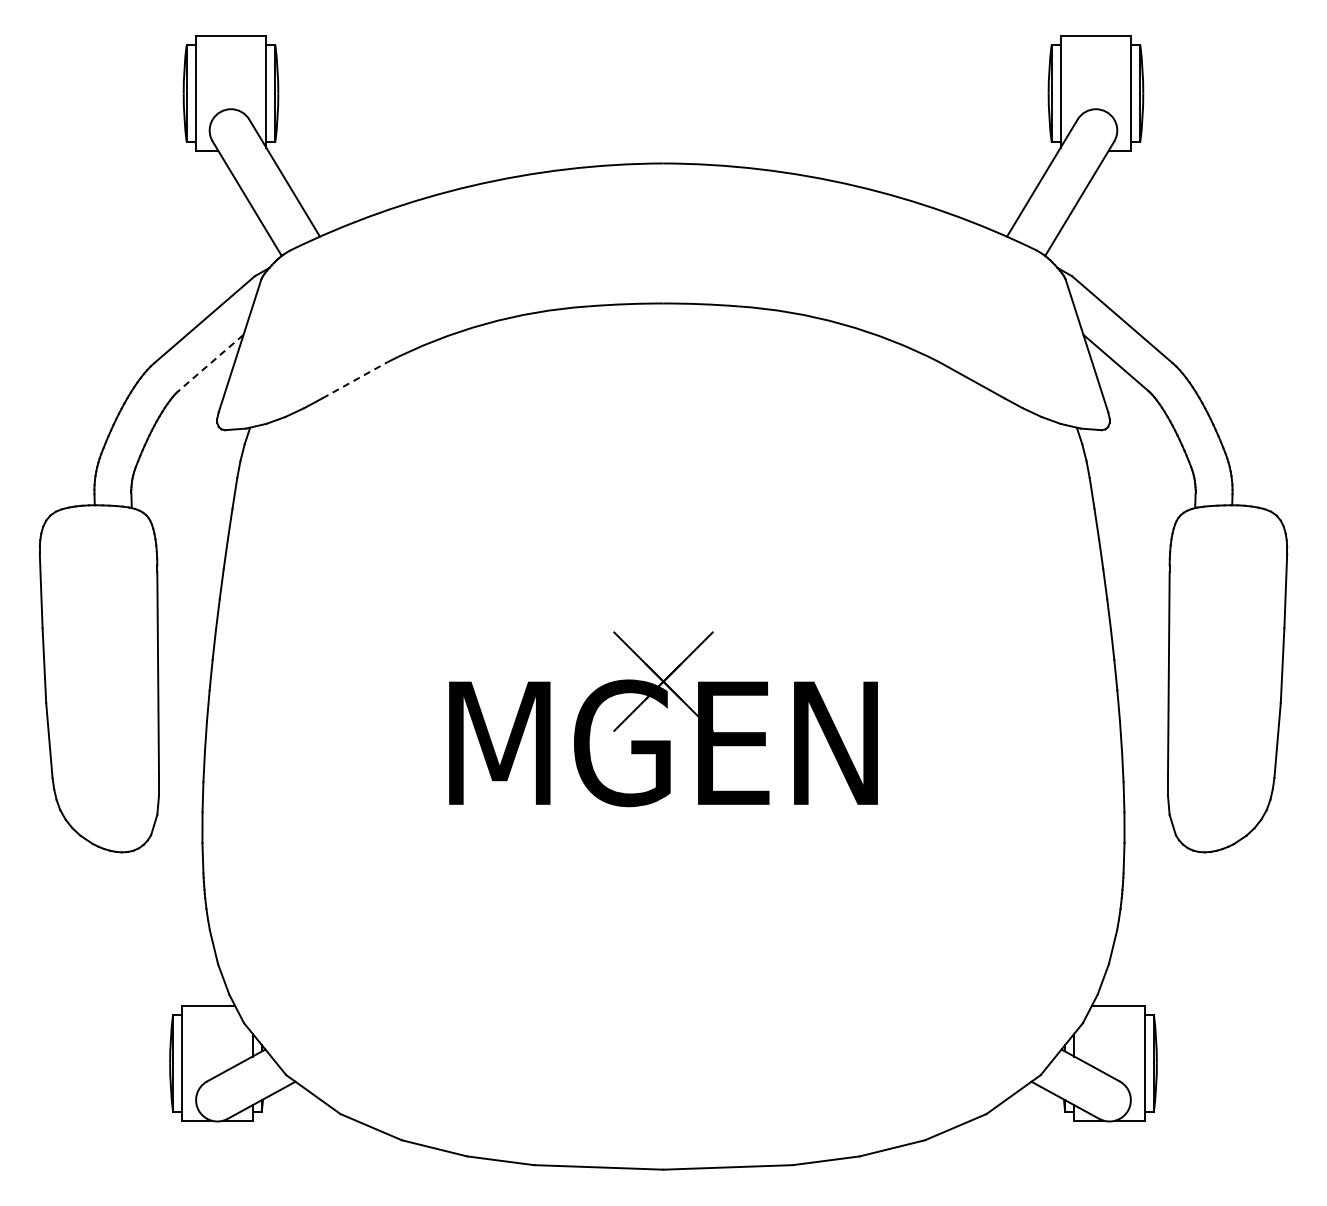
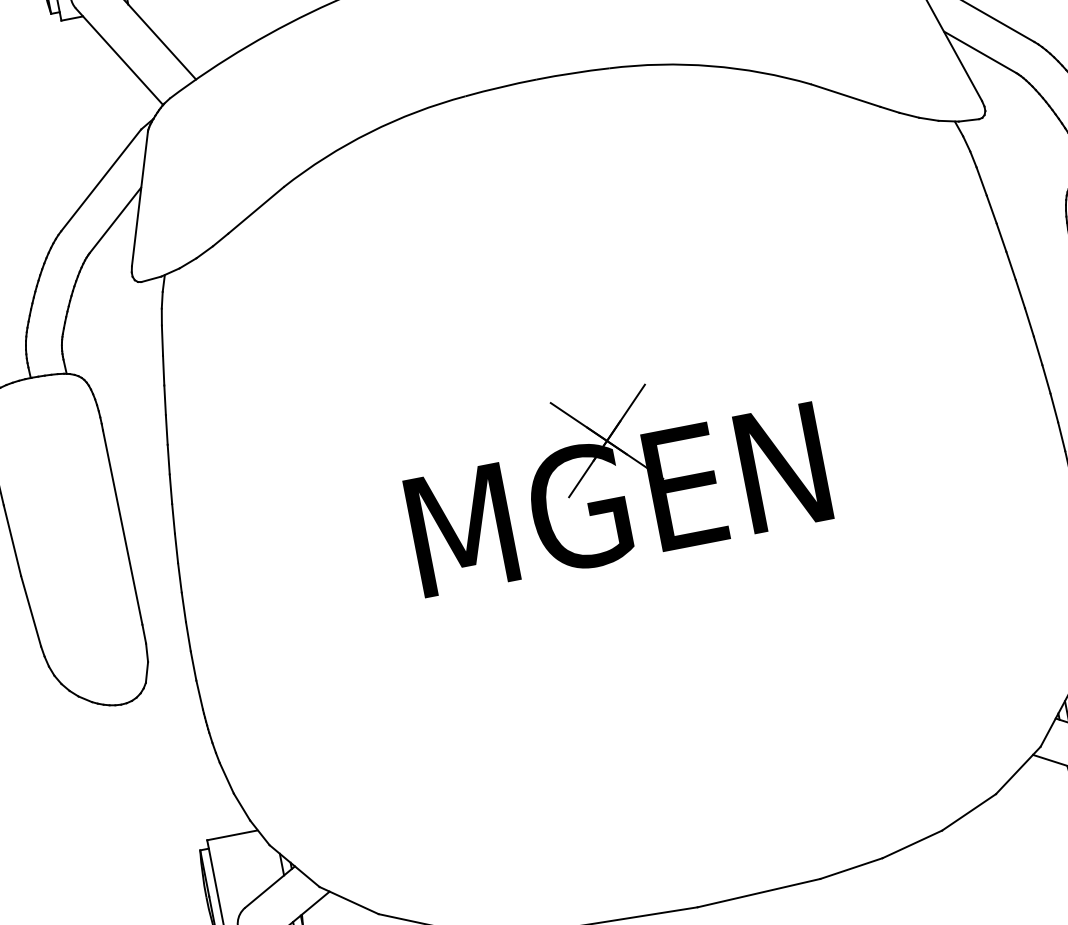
line: (210, 363) -> (115, 221), dashed -> solid
line: (355, 380) -> (256, 210), dashed -> solid

